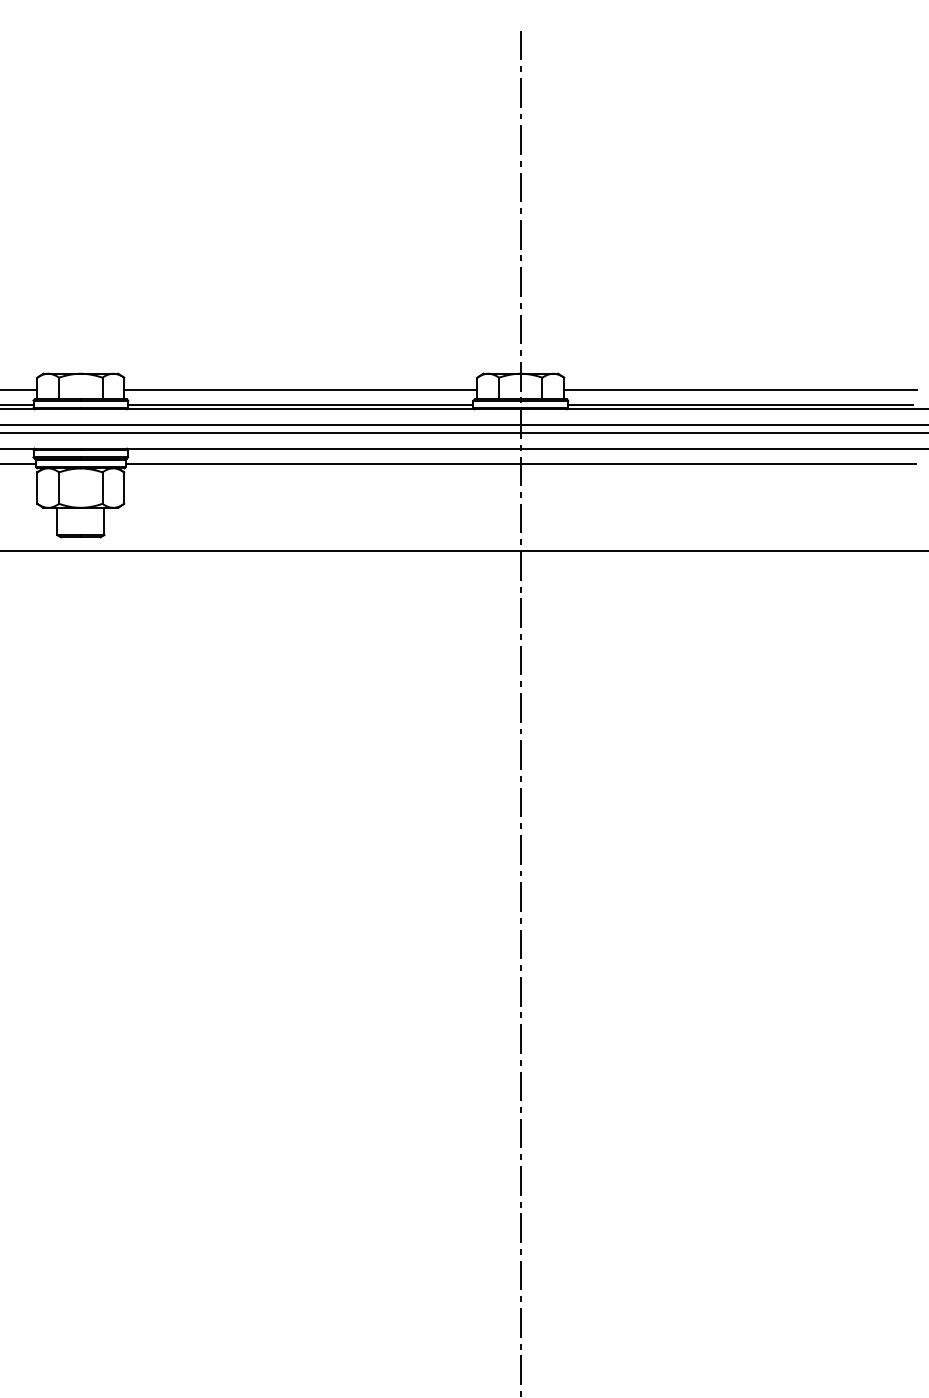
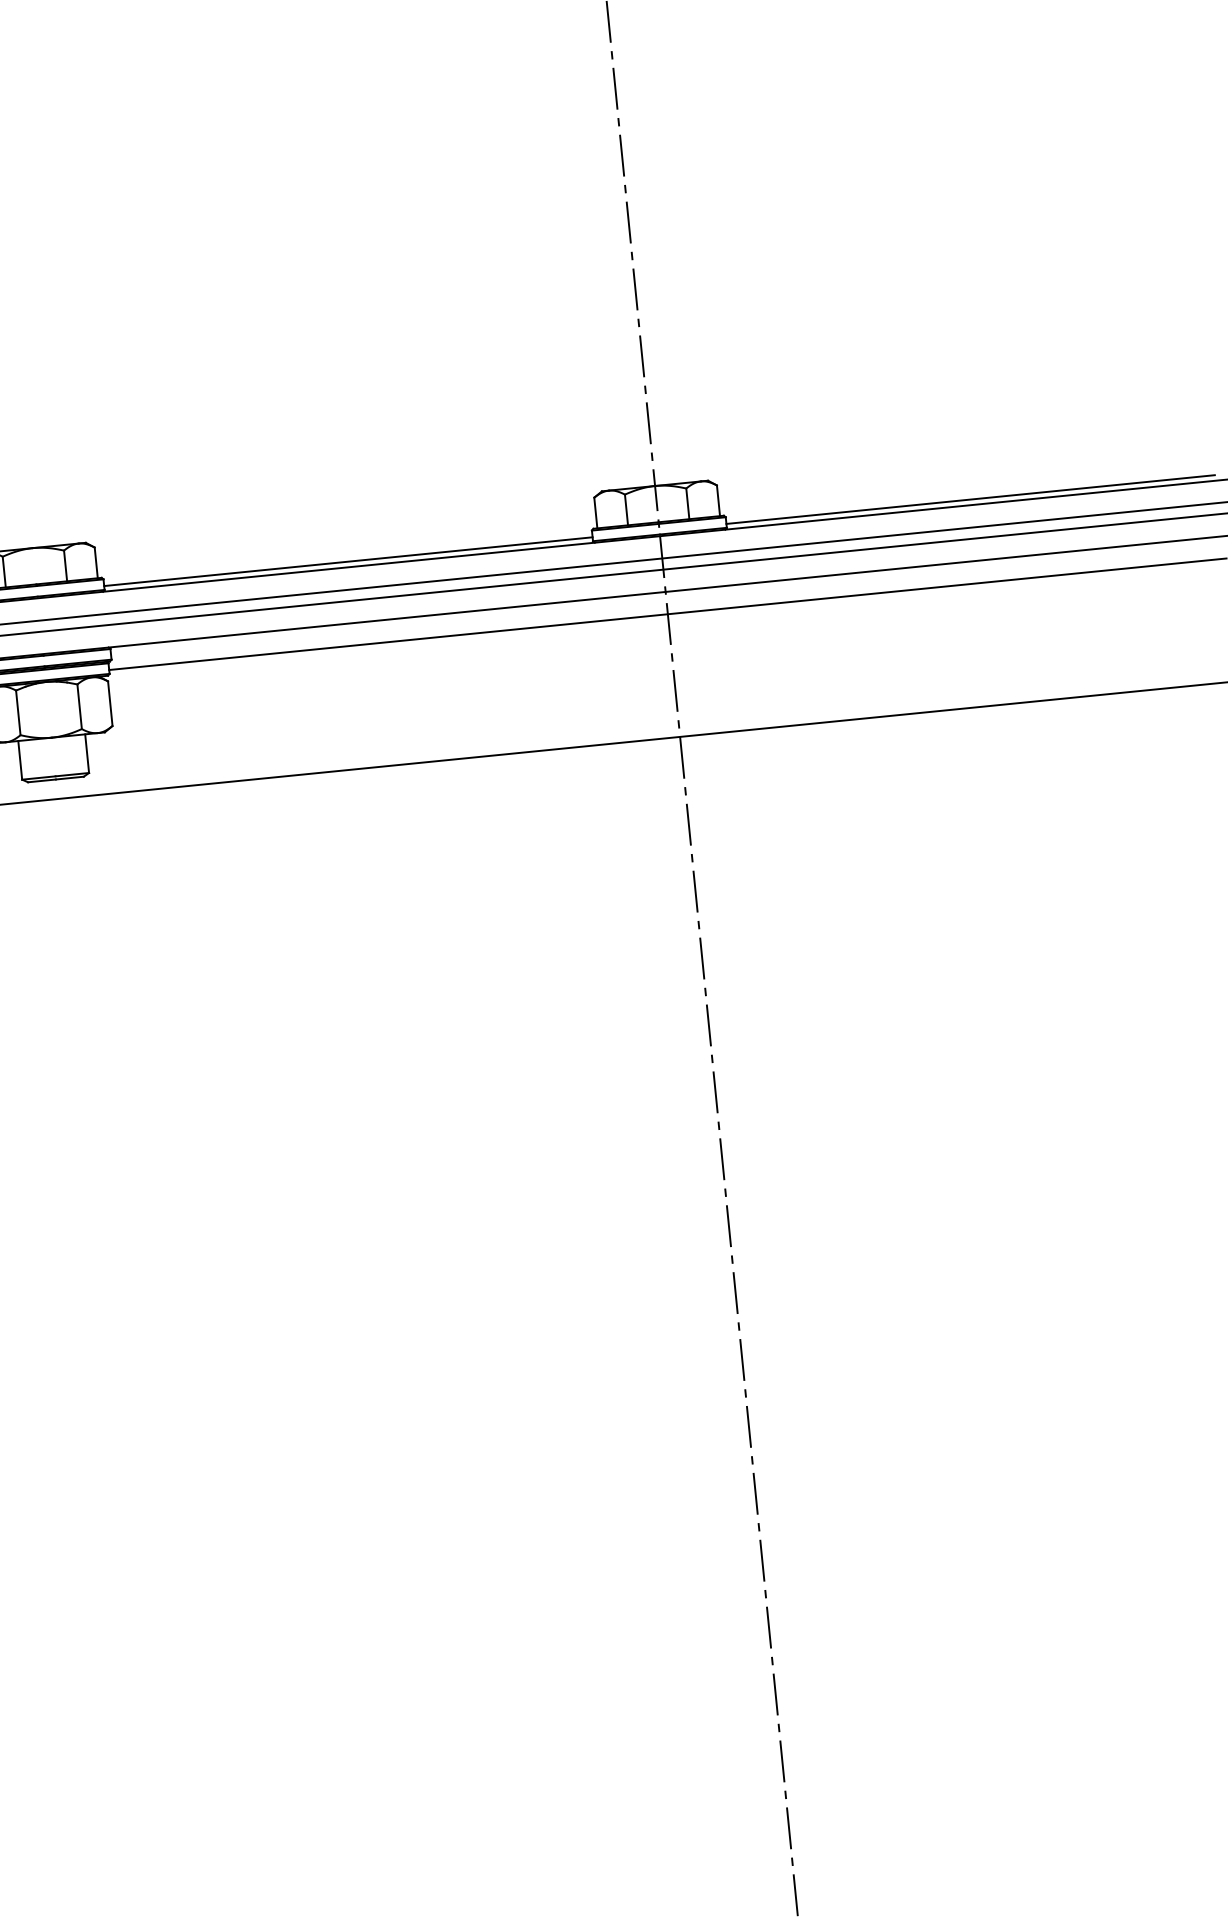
line: (300, 389) -> (345, 539), removed
line: (740, 389) -> (968, 477), removed

